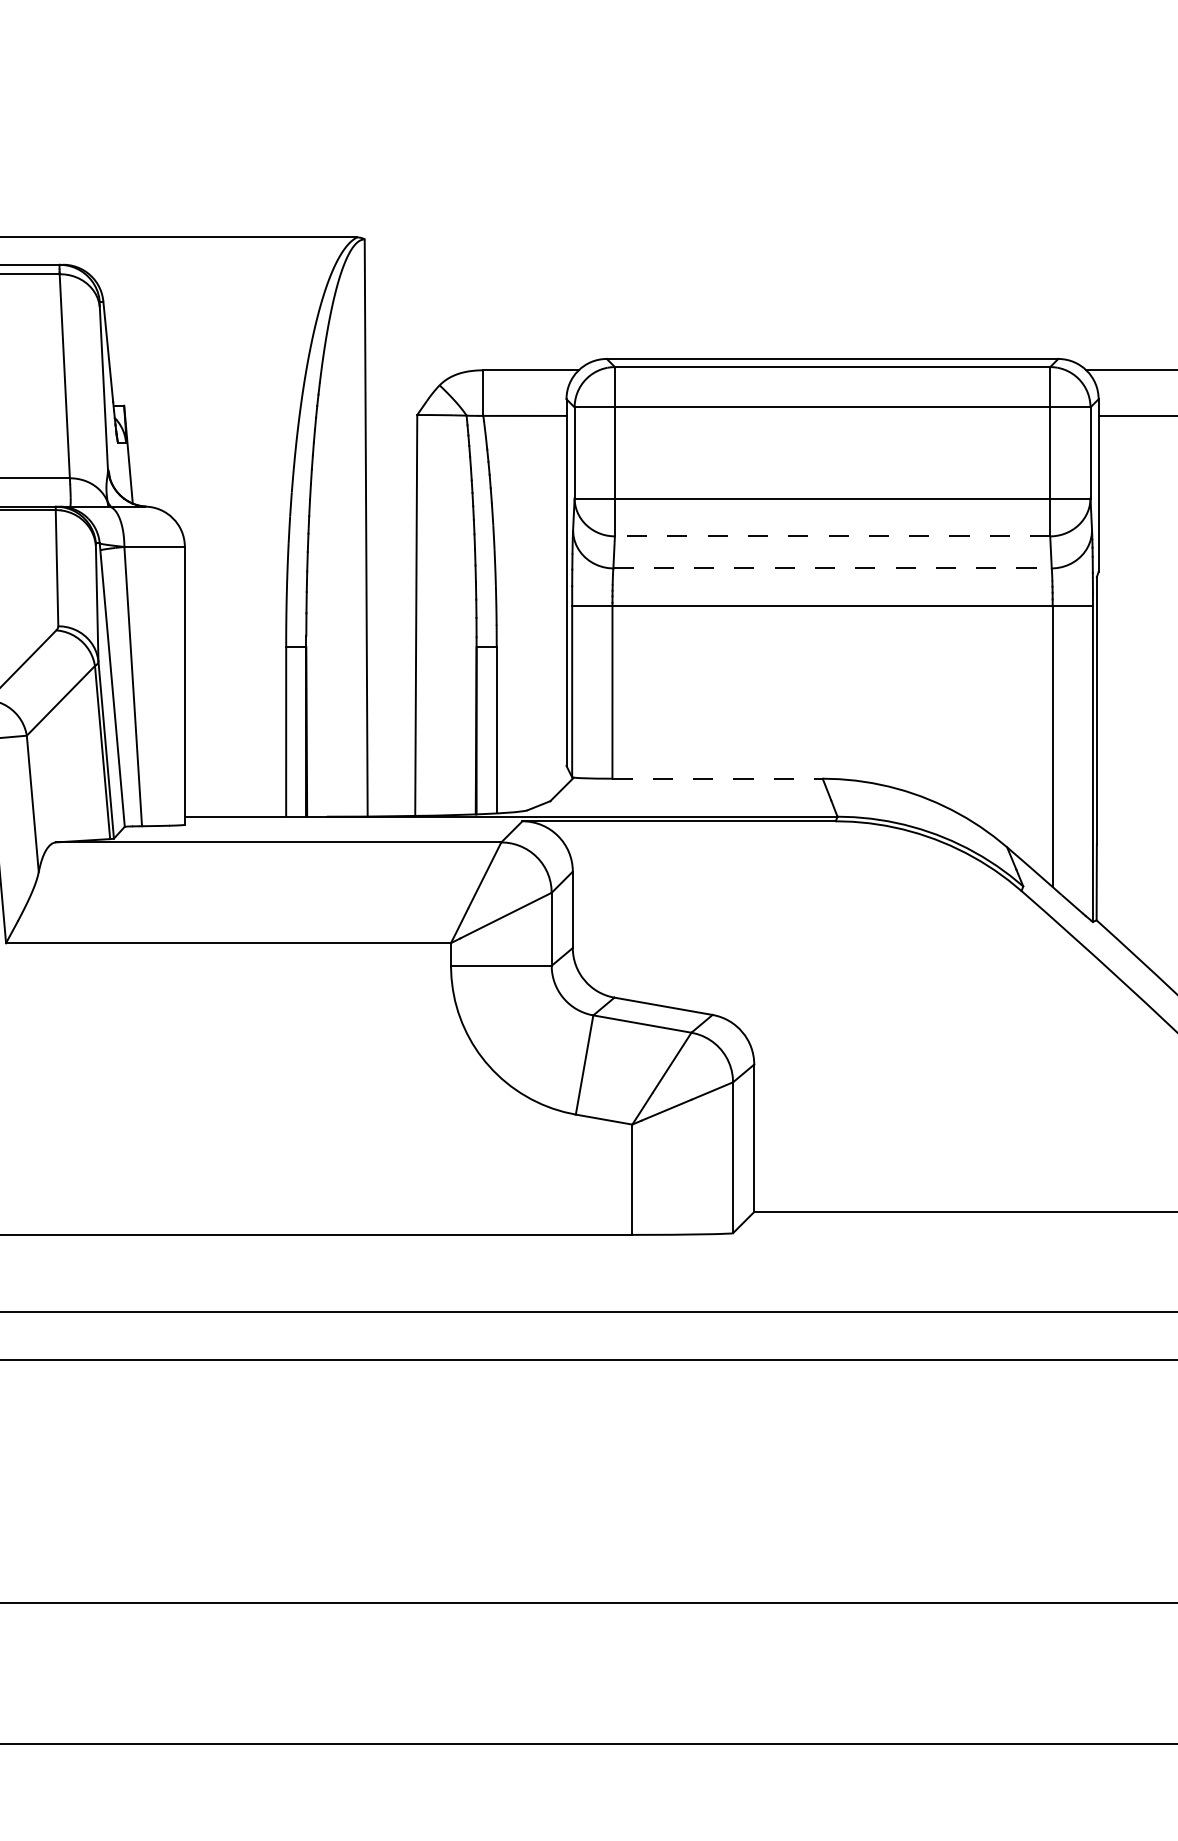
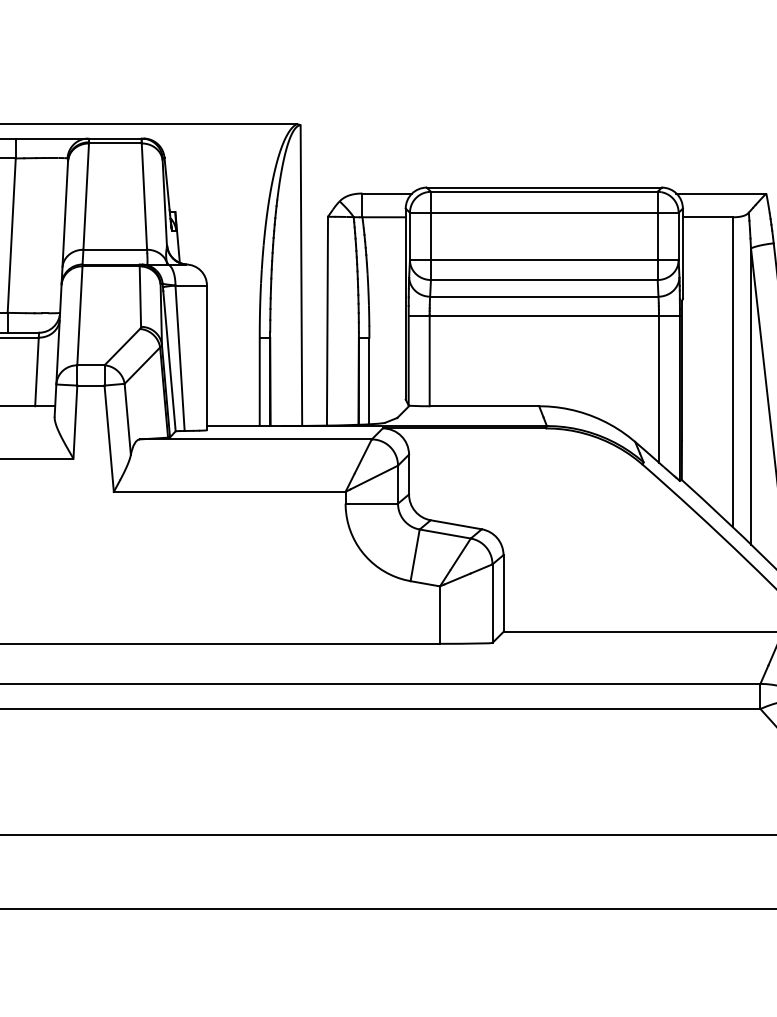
line: (830, 537) -> (543, 280), dashed -> solid
line: (832, 568) -> (544, 296), dashed -> solid
line: (717, 779) -> (484, 406), dashed -> solid

